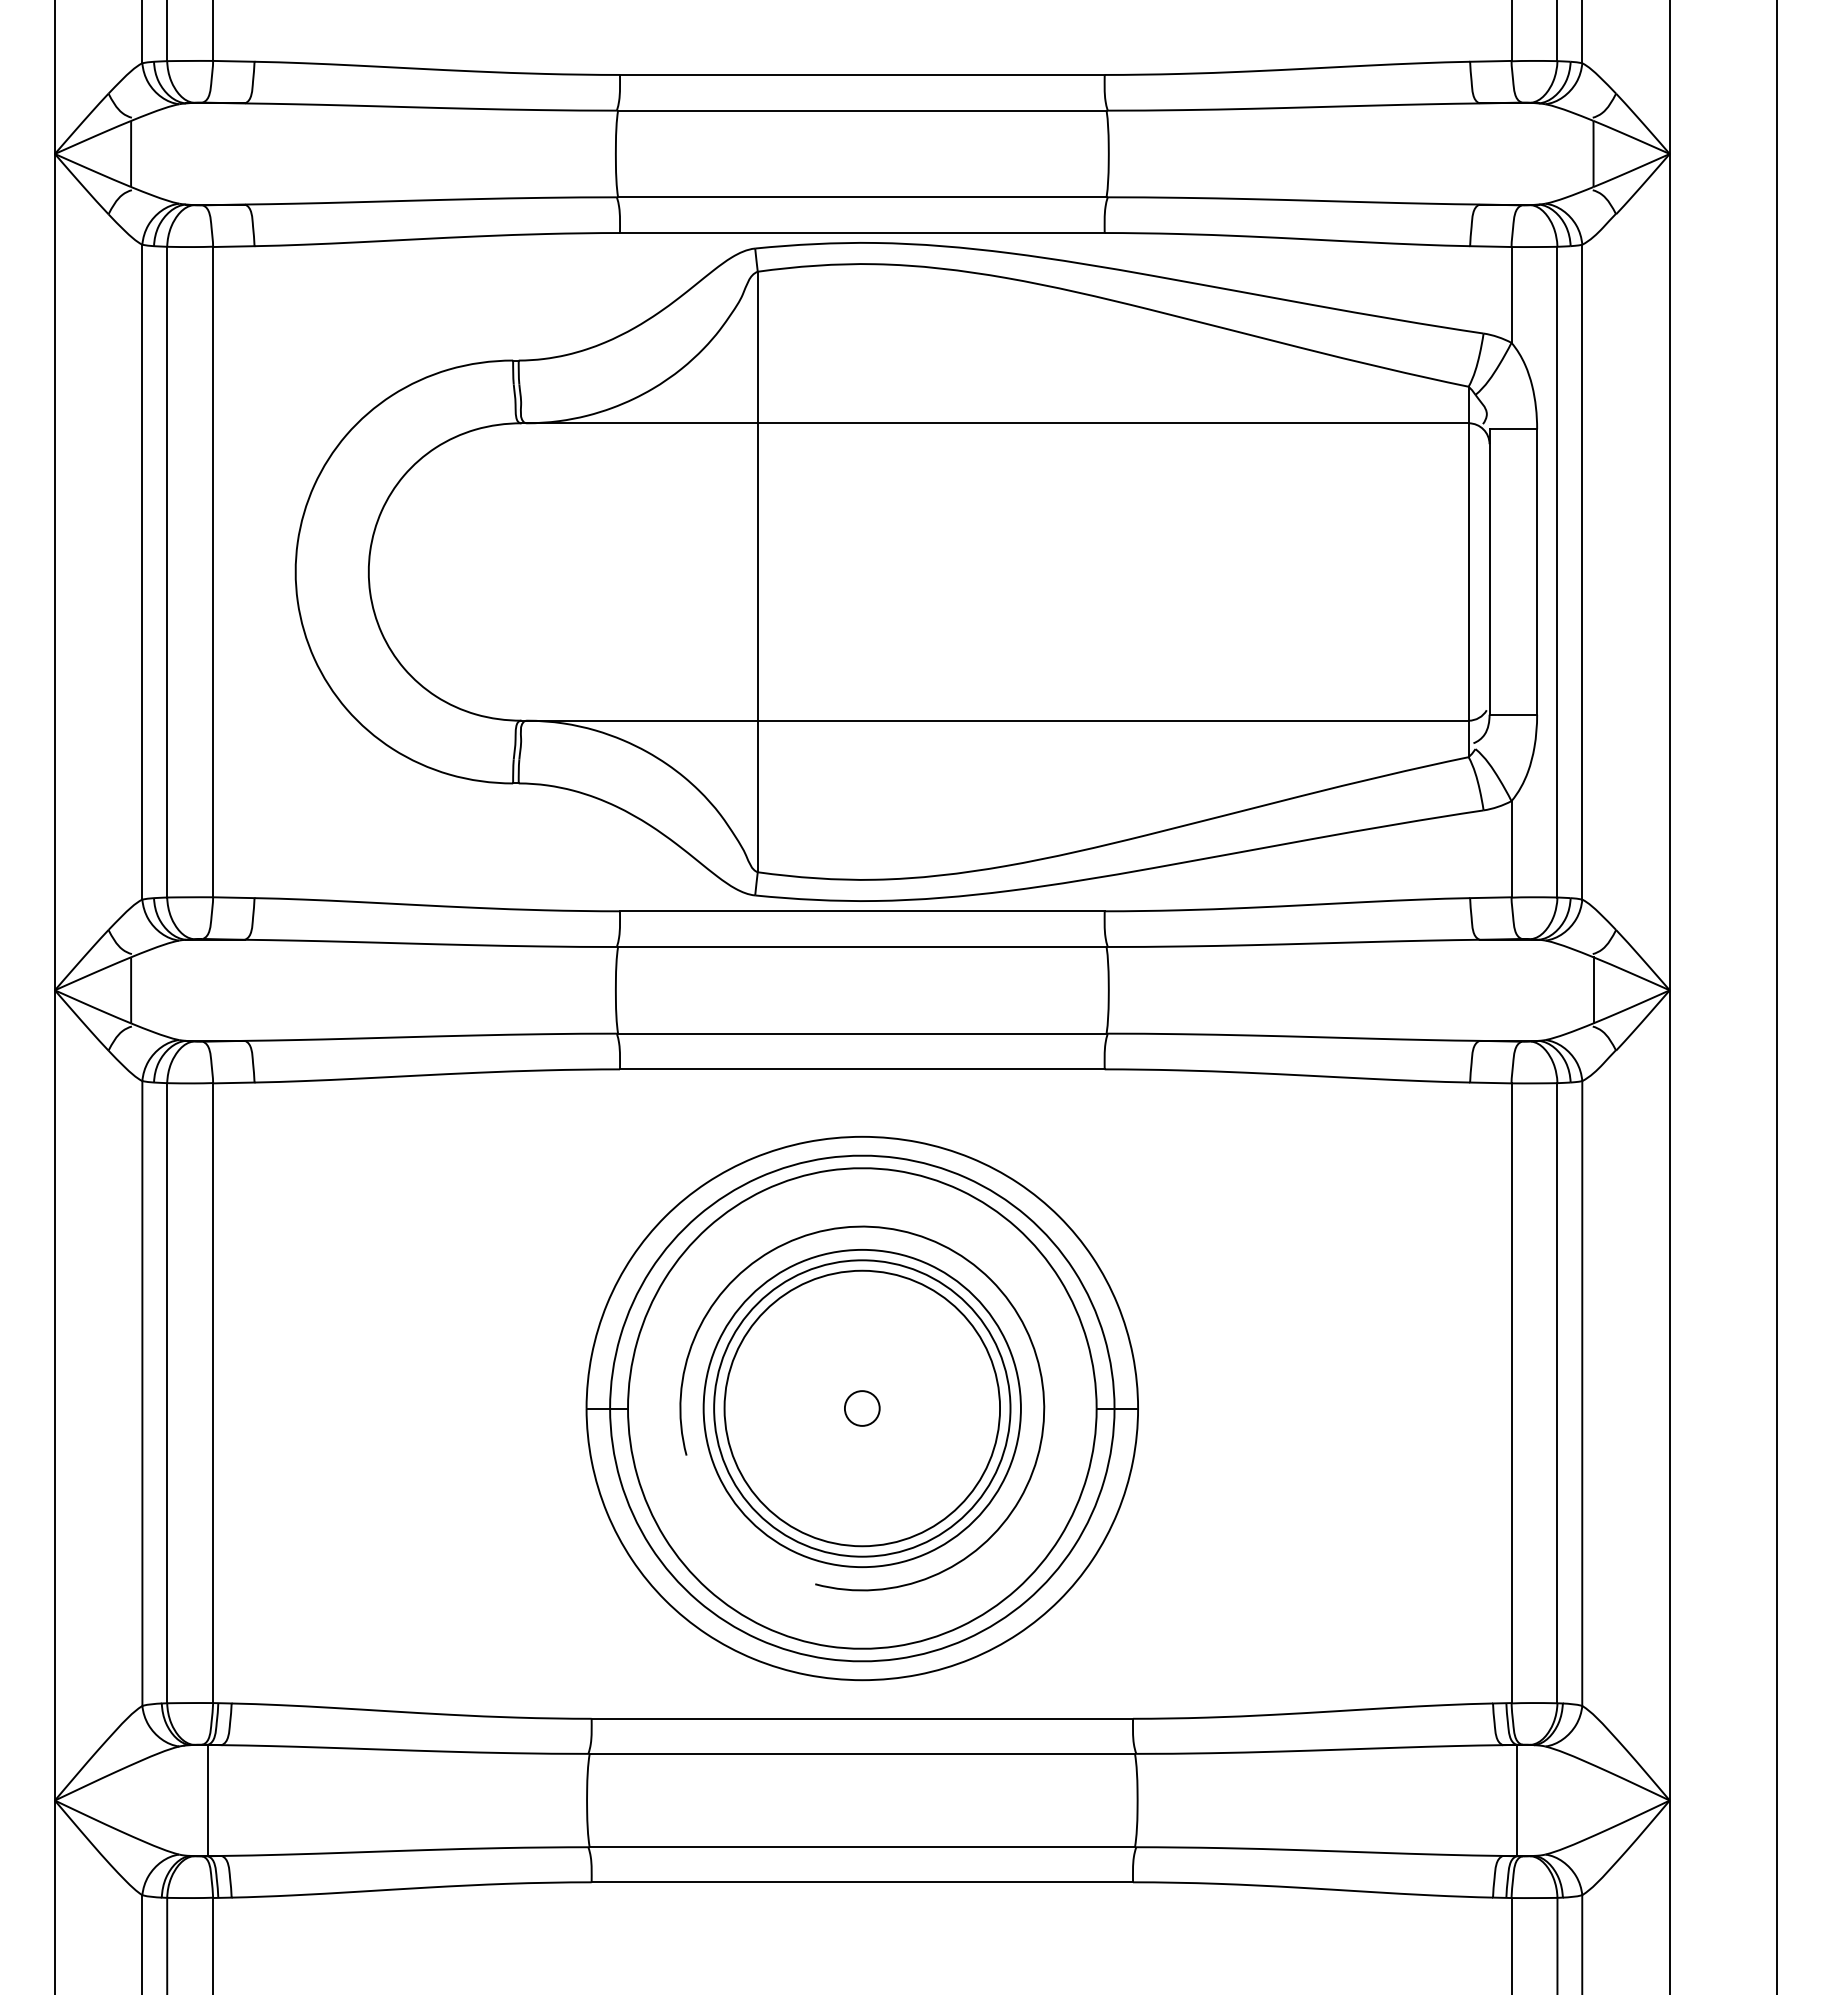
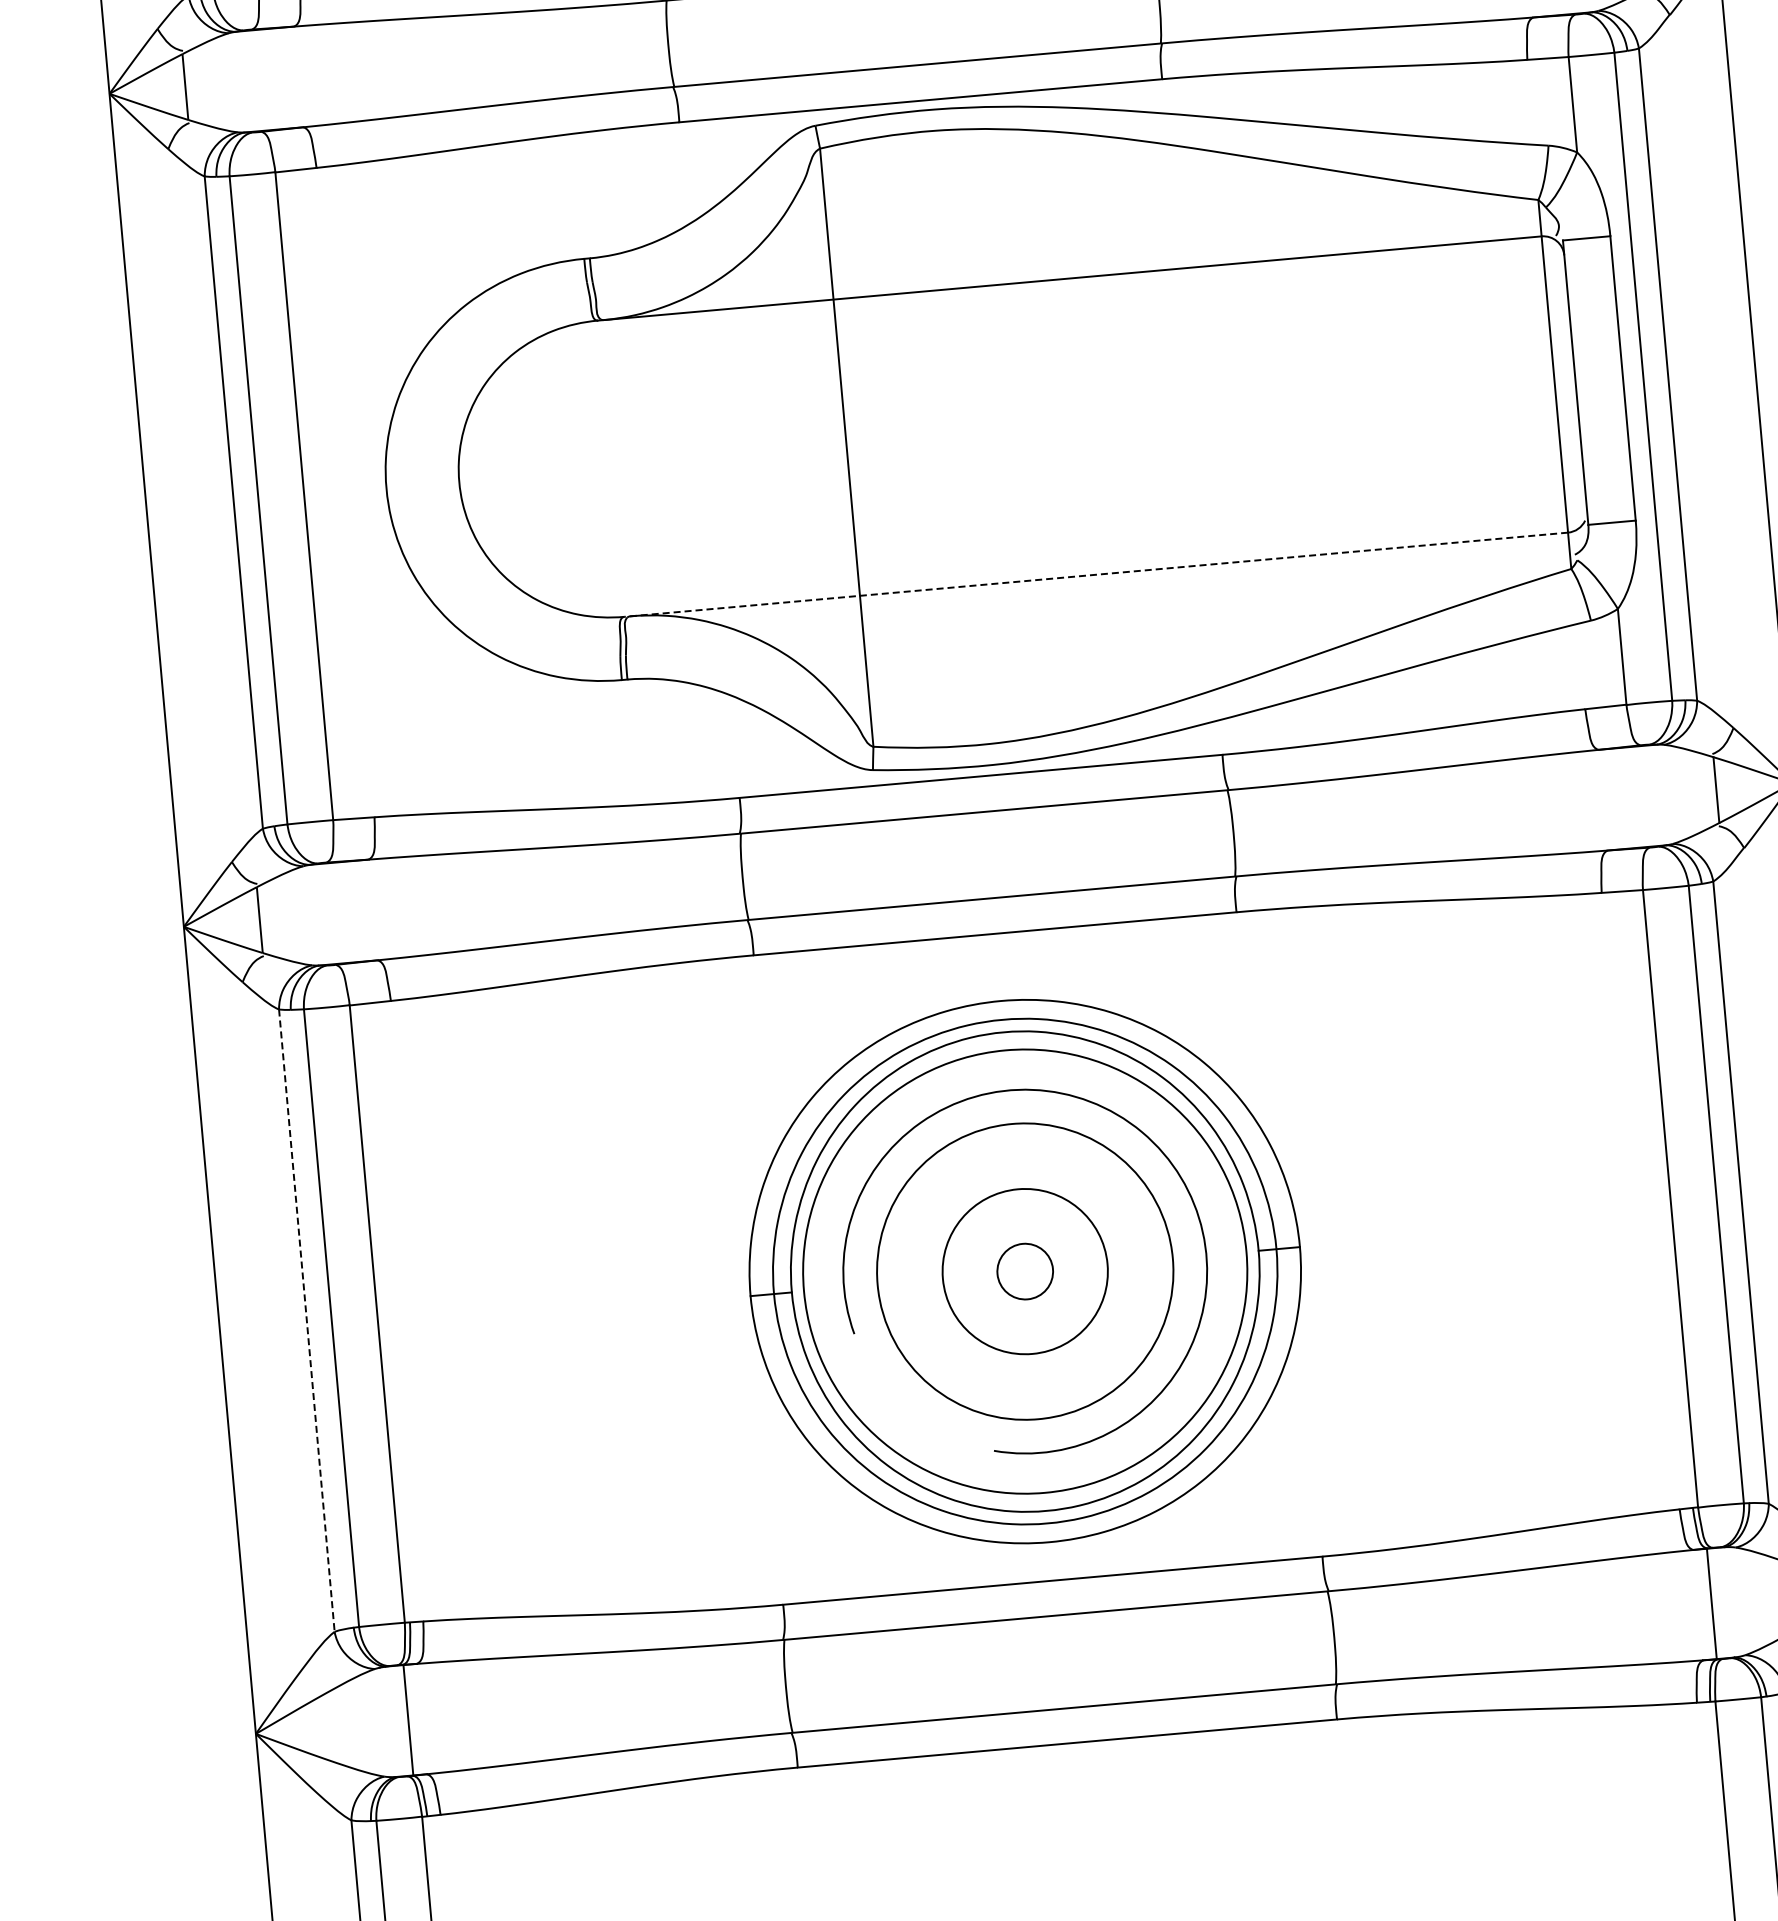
line: (995, 720) -> (1096, 574), solid -> dashed
line: (142, 1394) -> (307, 1321), solid -> dashed
circle: (861, 1408) -> (1024, 1271), size x1.4
circle: (861, 1408) -> (1024, 1271), size x1.6
circle: (862, 1408) -> (1025, 1271), size x0.6

